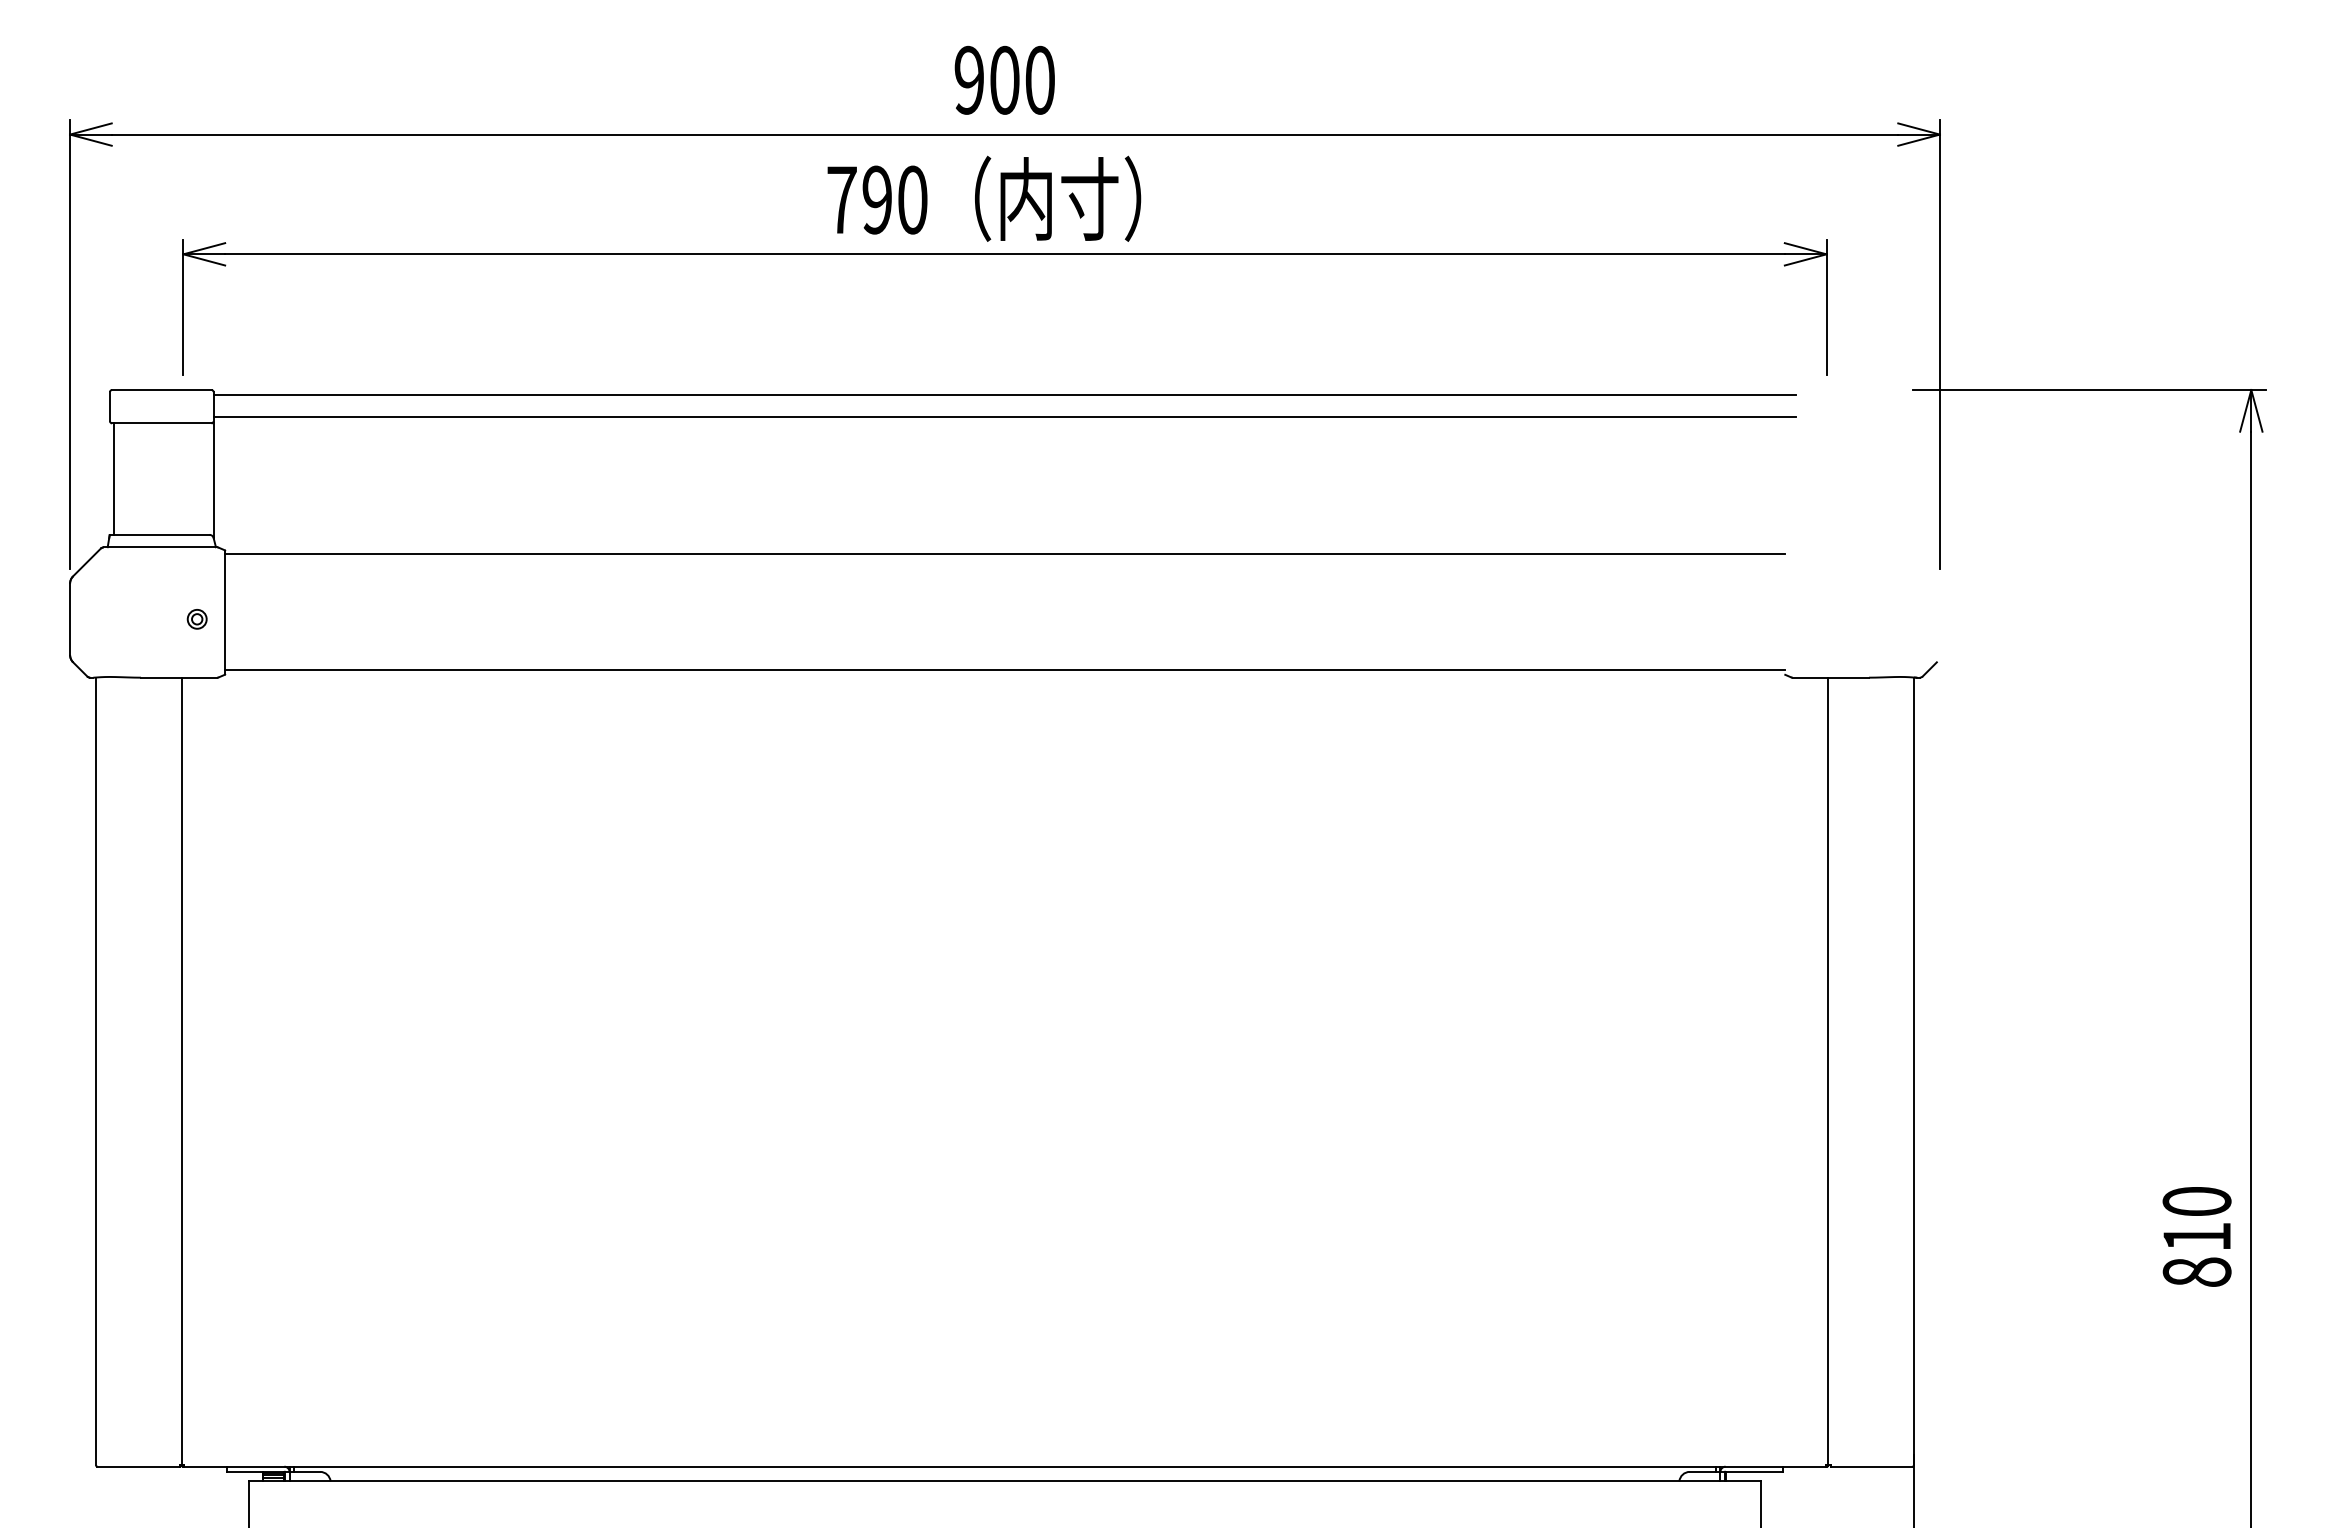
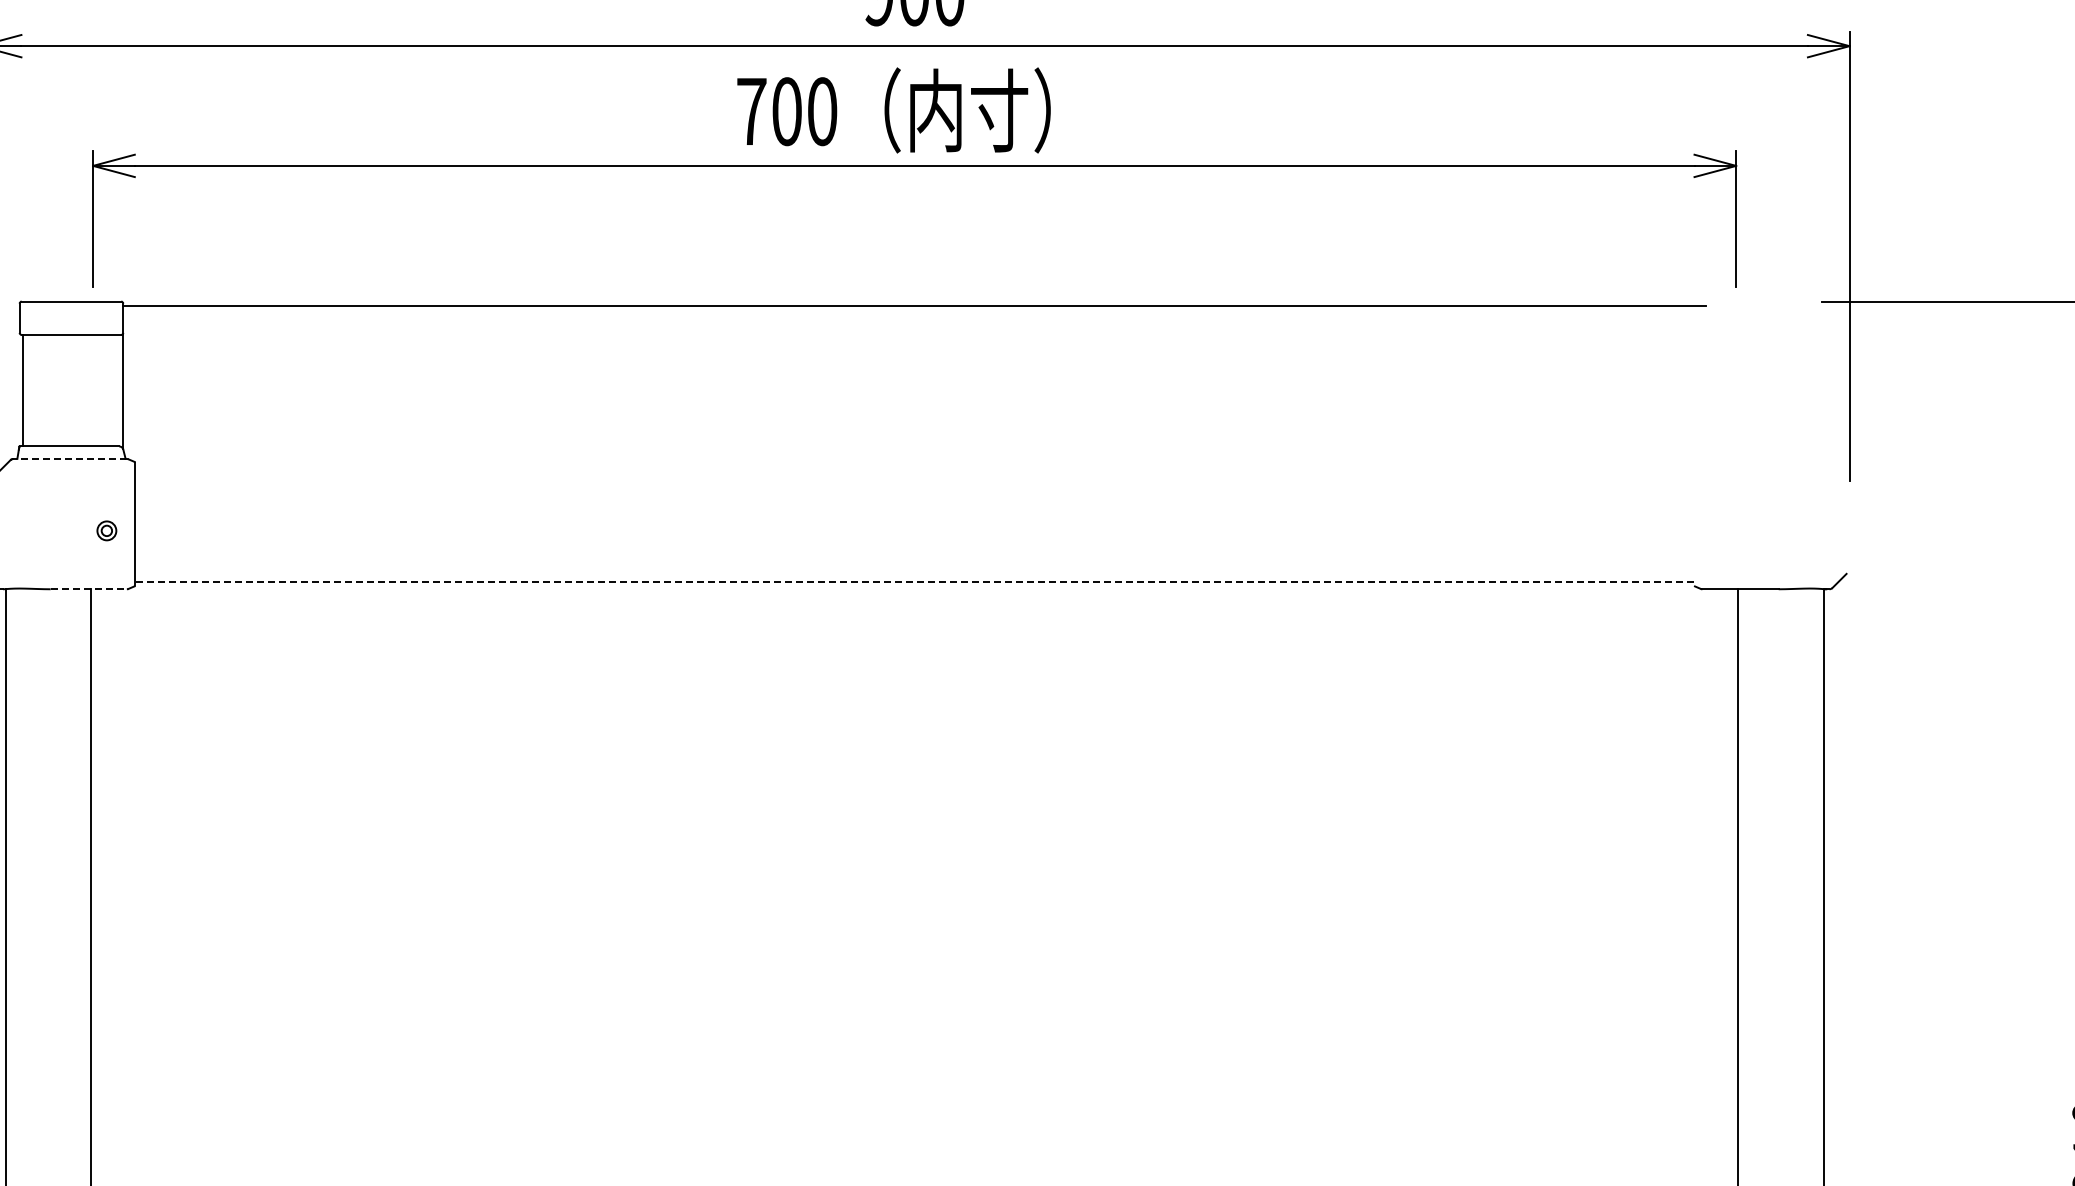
text: (877, 199) -> (787, 111), 790 -> 700
line: (1004, 417) -> (914, 329), removed
line: (160, 547) -> (70, 459), solid -> dashed
line: (1004, 553) -> (914, 465), removed
line: (1005, 670) -> (915, 582), solid -> dashed
line: (179, 677) -> (89, 589), solid -> dashed

